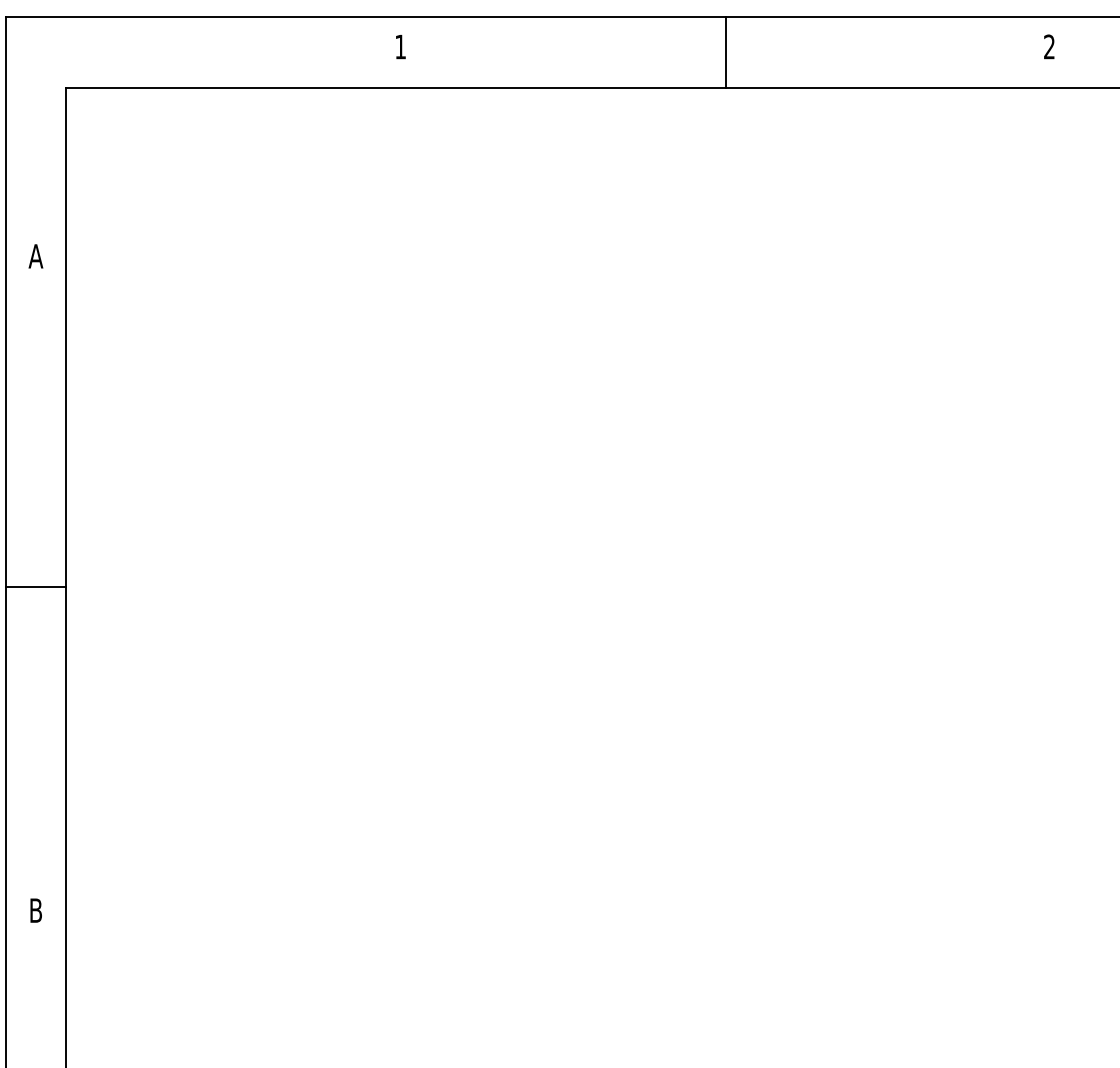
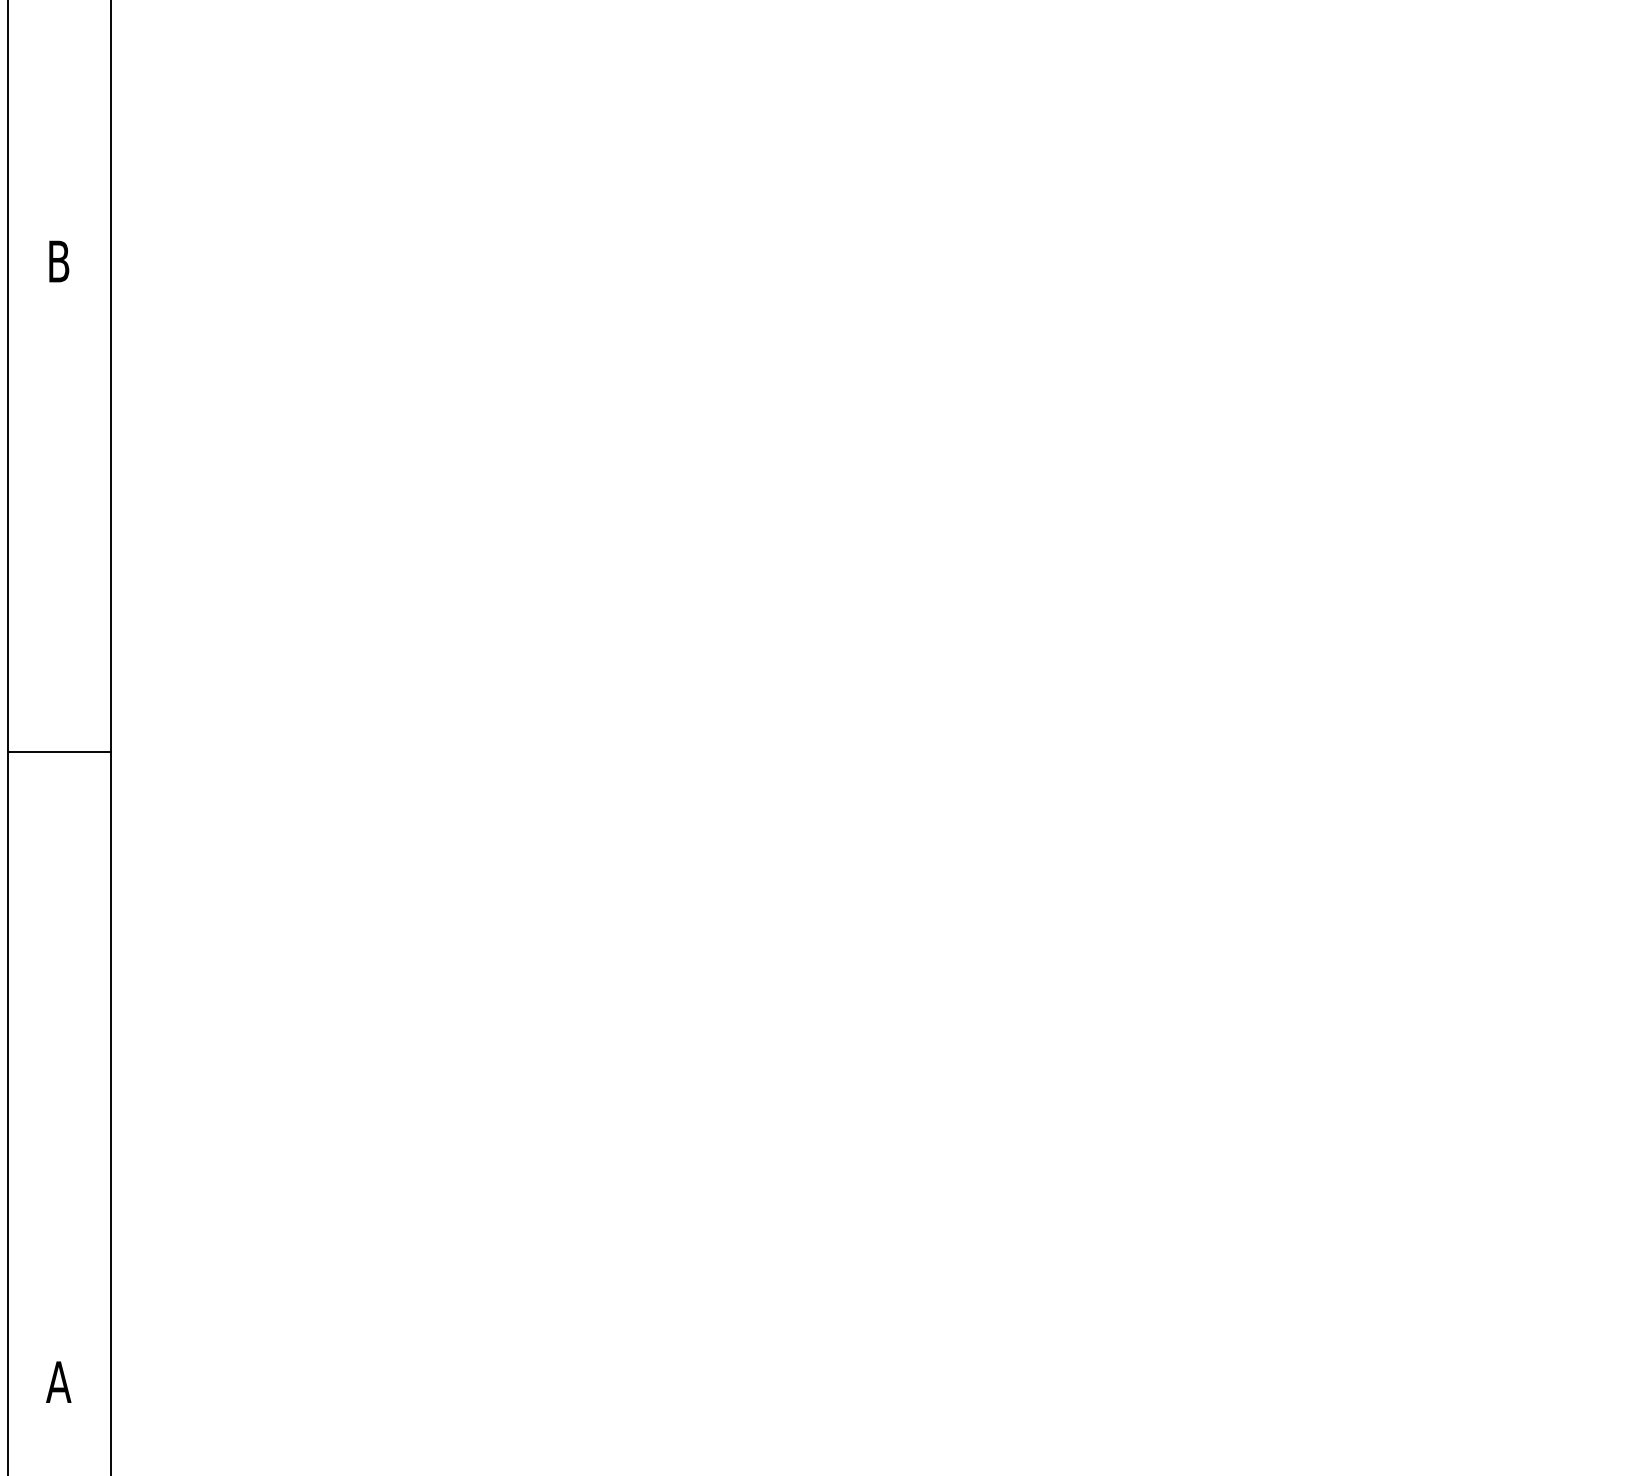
text: (35, 256) -> (57, 261), A -> B
line: (36, 586) -> (59, 751), moved
text: (35, 910) -> (57, 1381), B -> A

